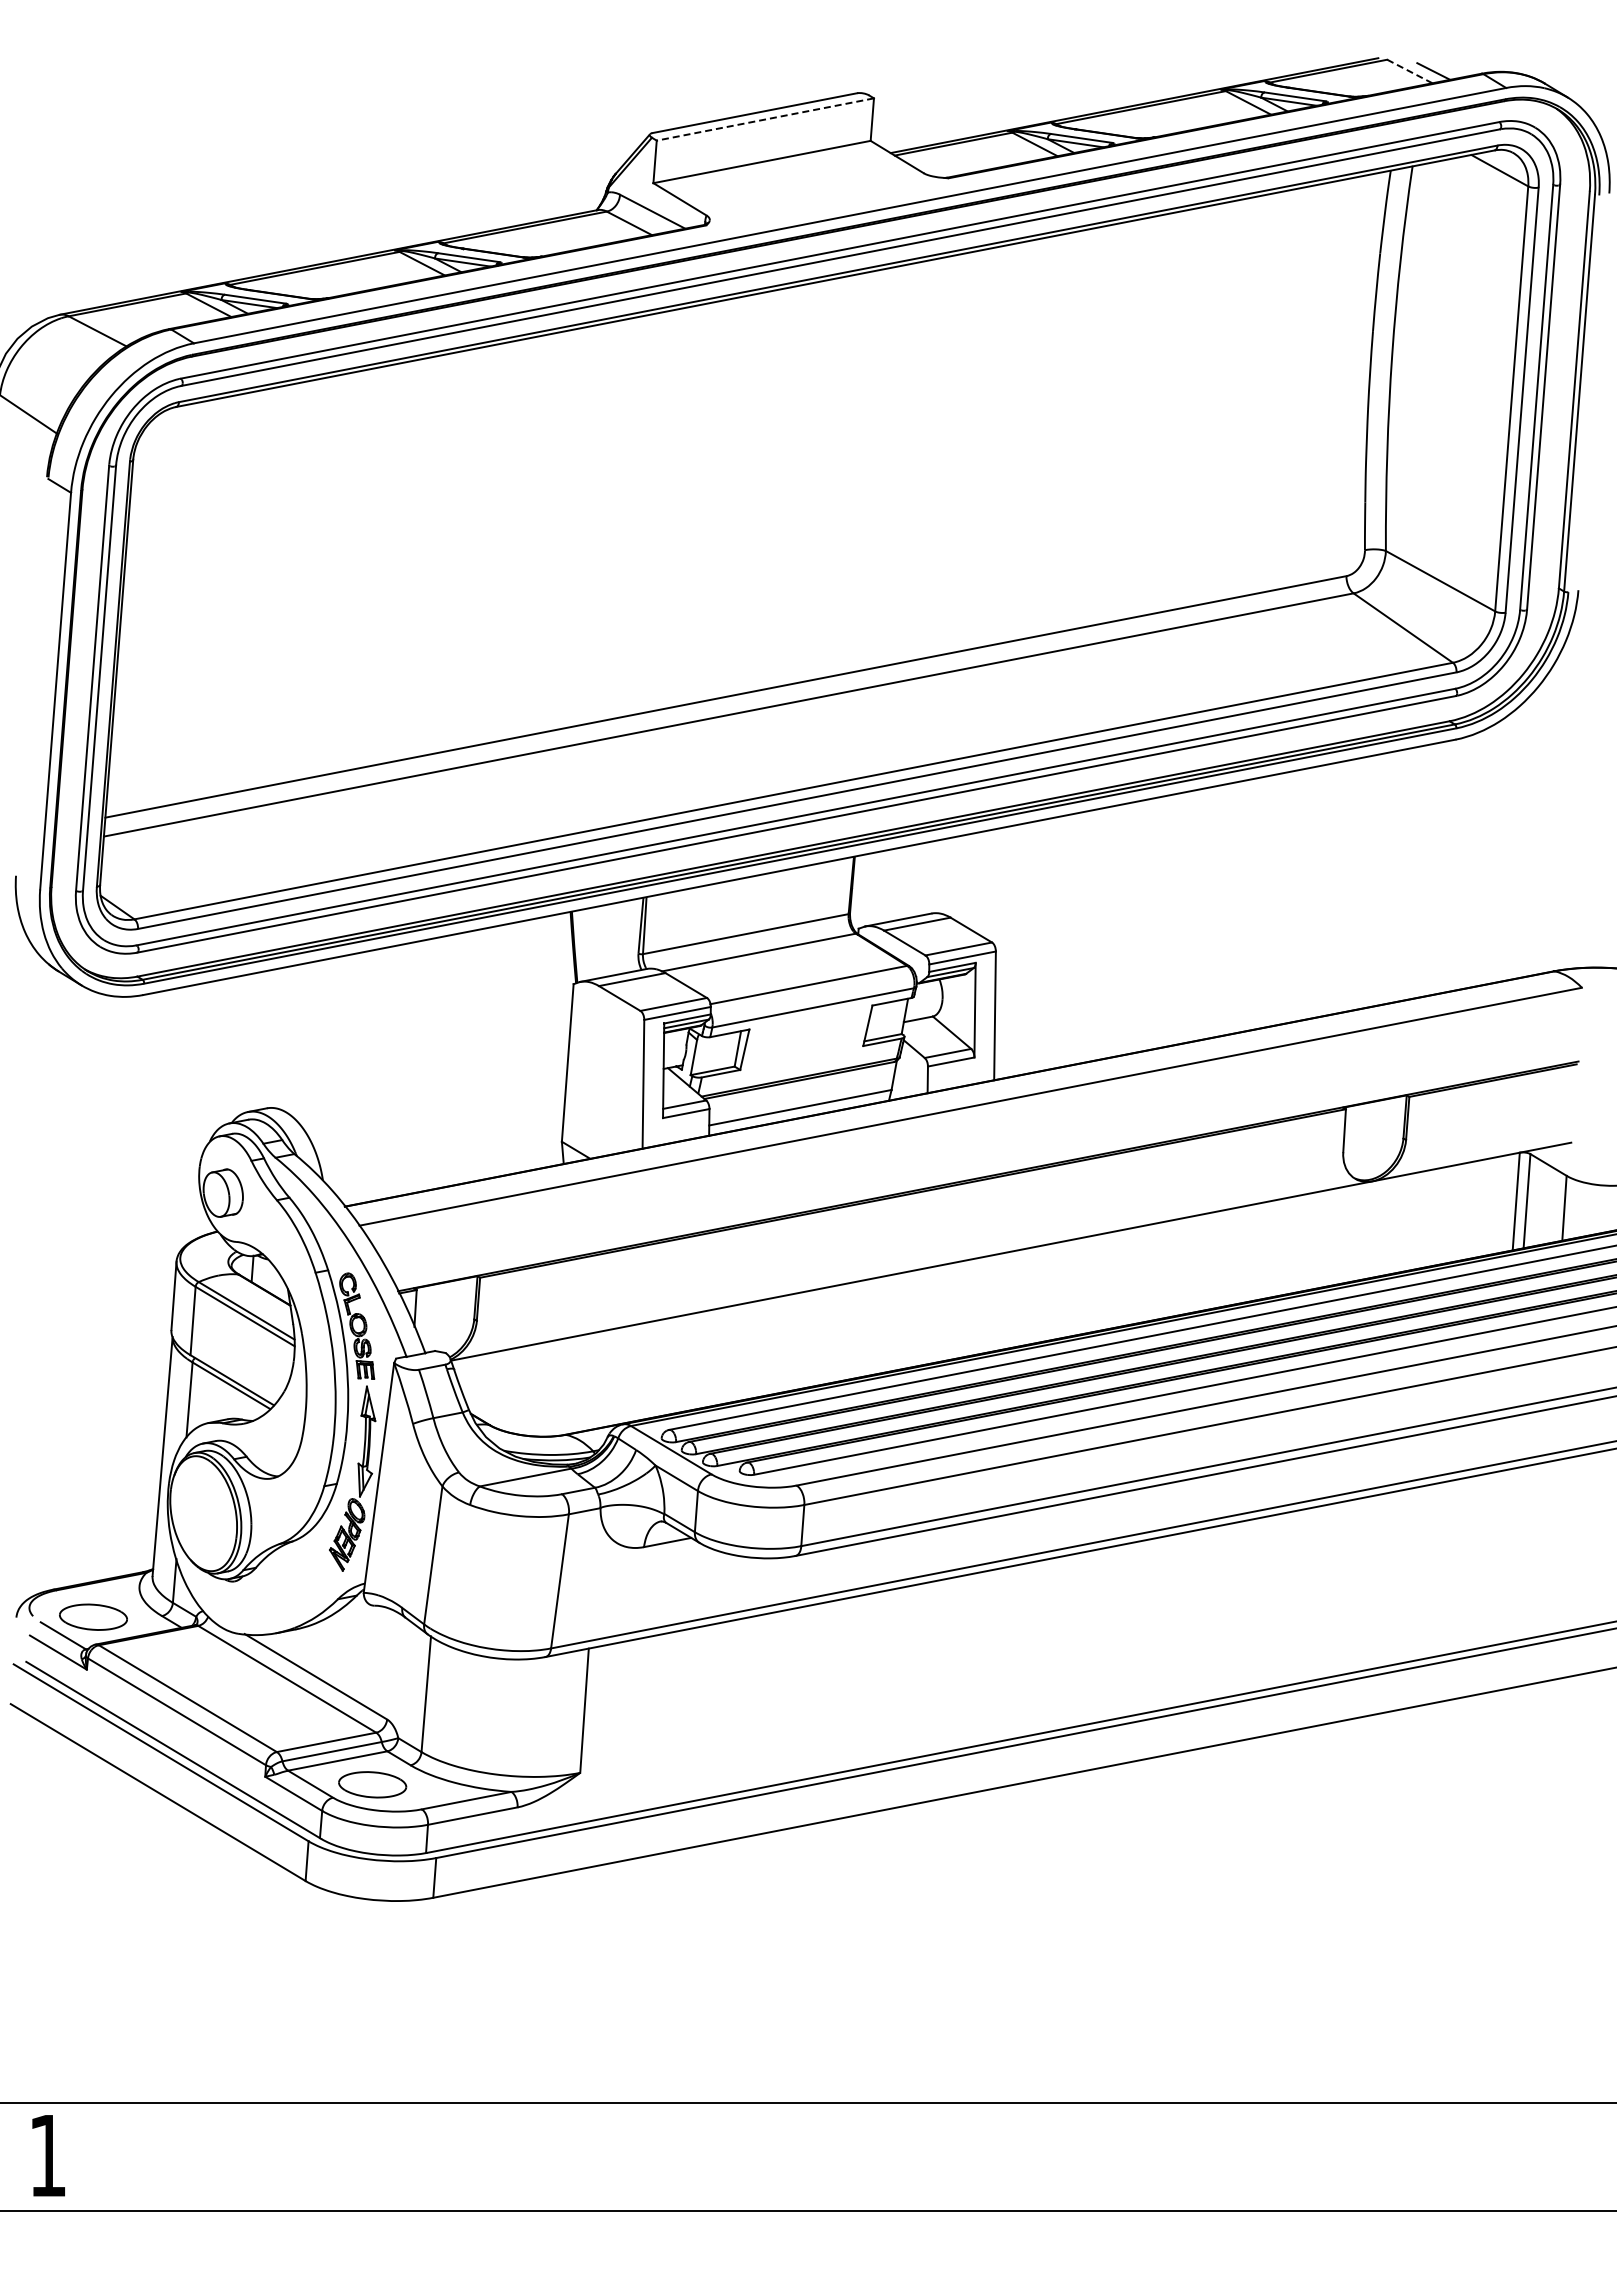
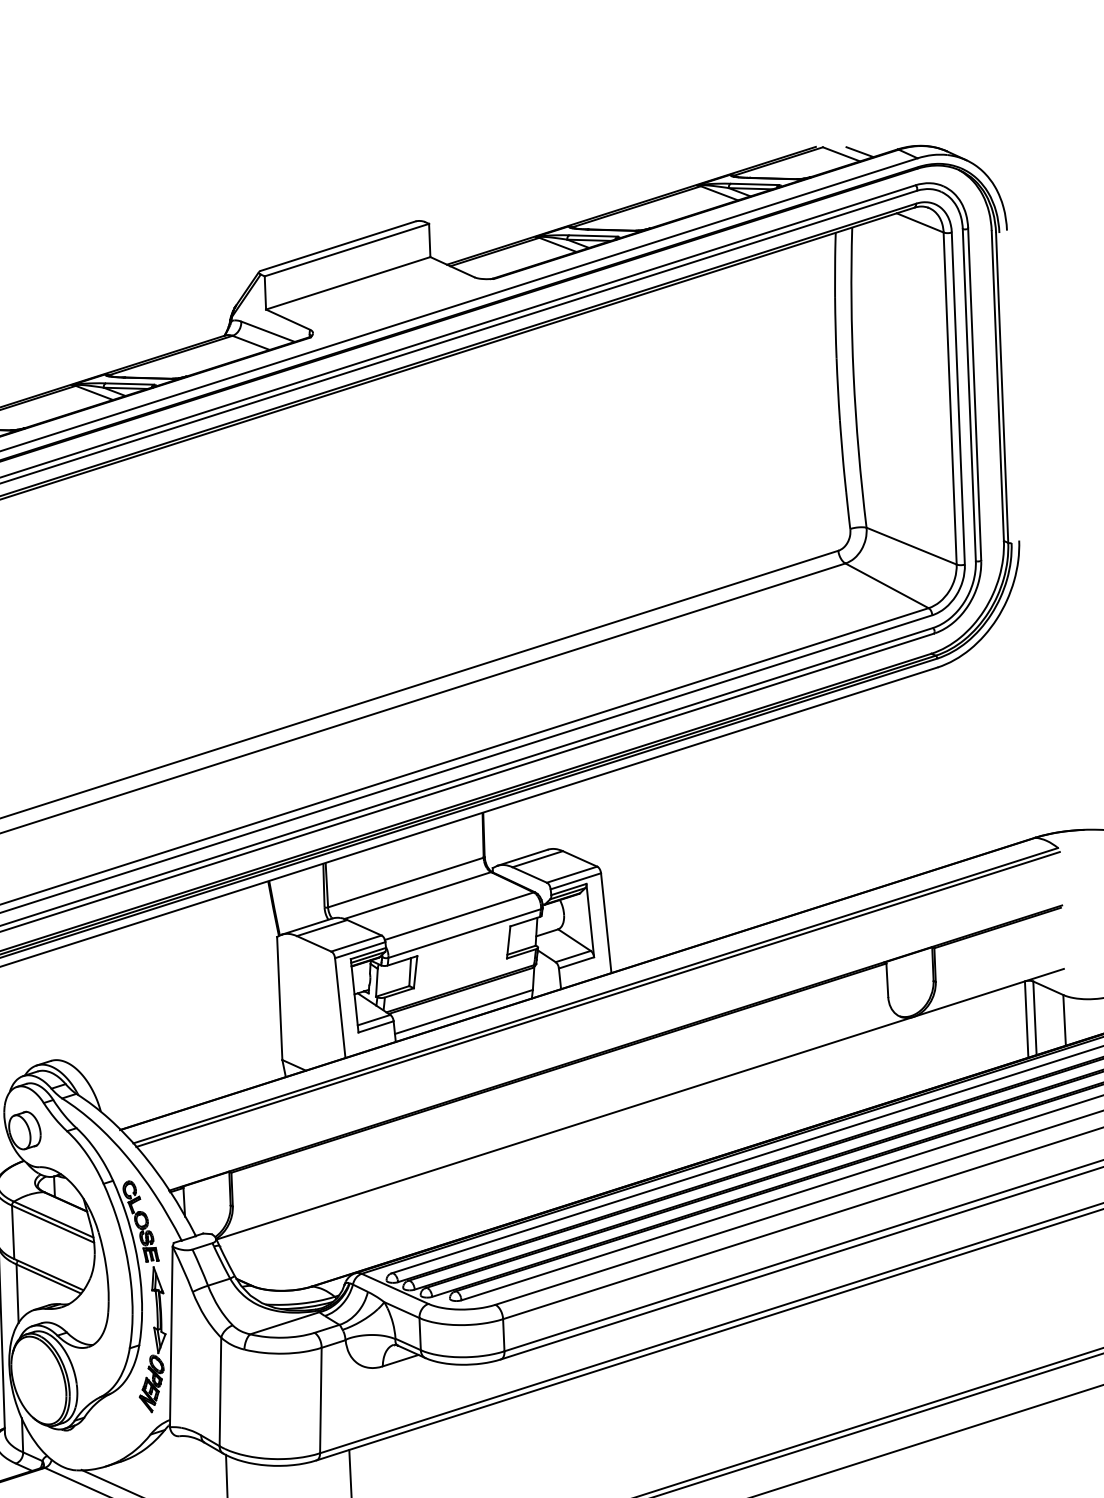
line: (1409, 71) -> (841, 154), dashed -> solid
line: (765, 119) -> (347, 250), dashed -> solid
line: (972, 1111) -> (597, 999), added

